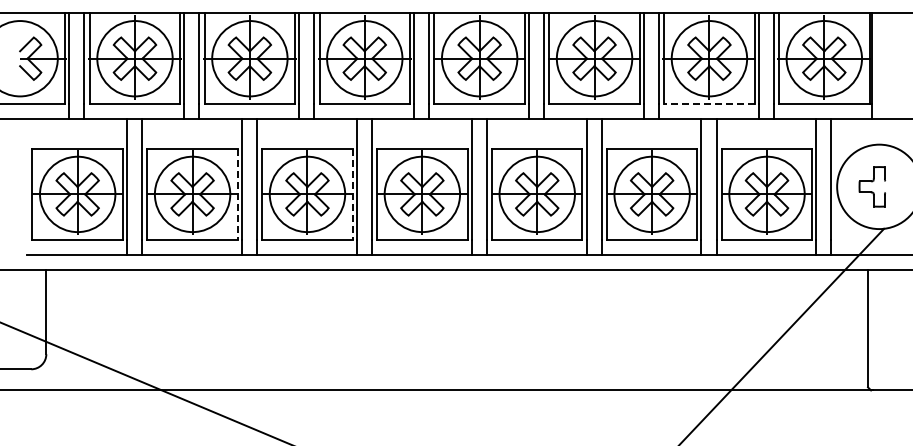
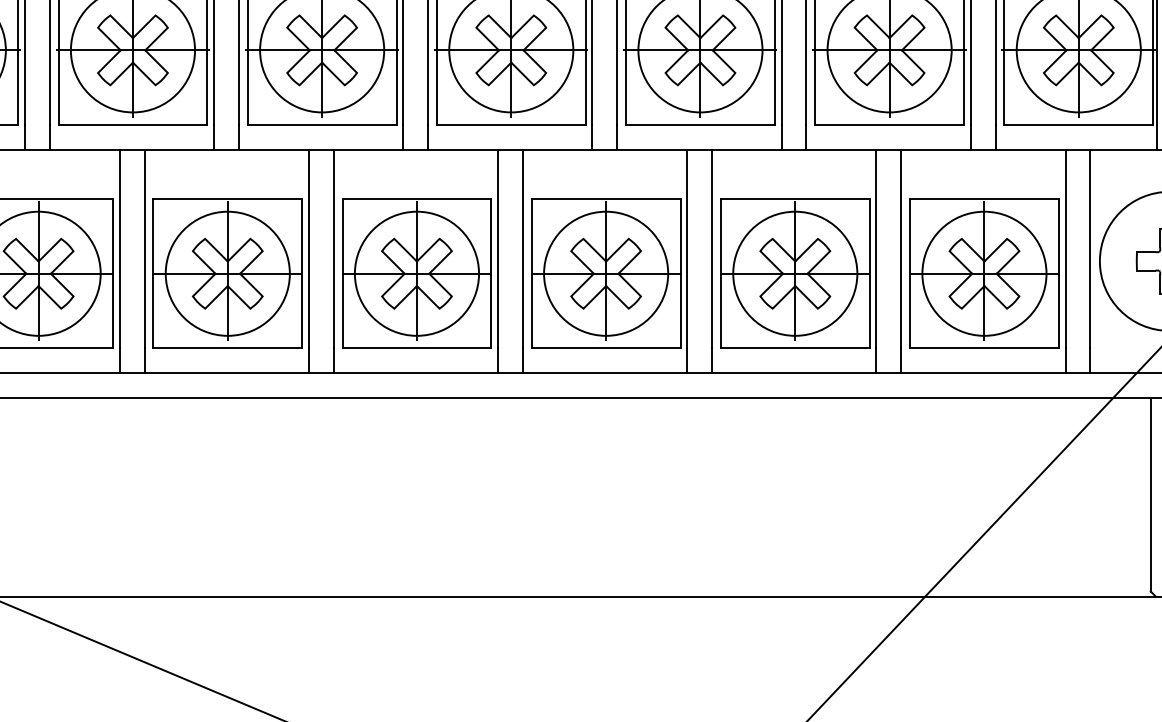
line: (708, 103) -> (888, 124), dashed -> solid
line: (237, 194) -> (112, 273), dashed -> solid
line: (352, 194) -> (301, 273), dashed -> solid

